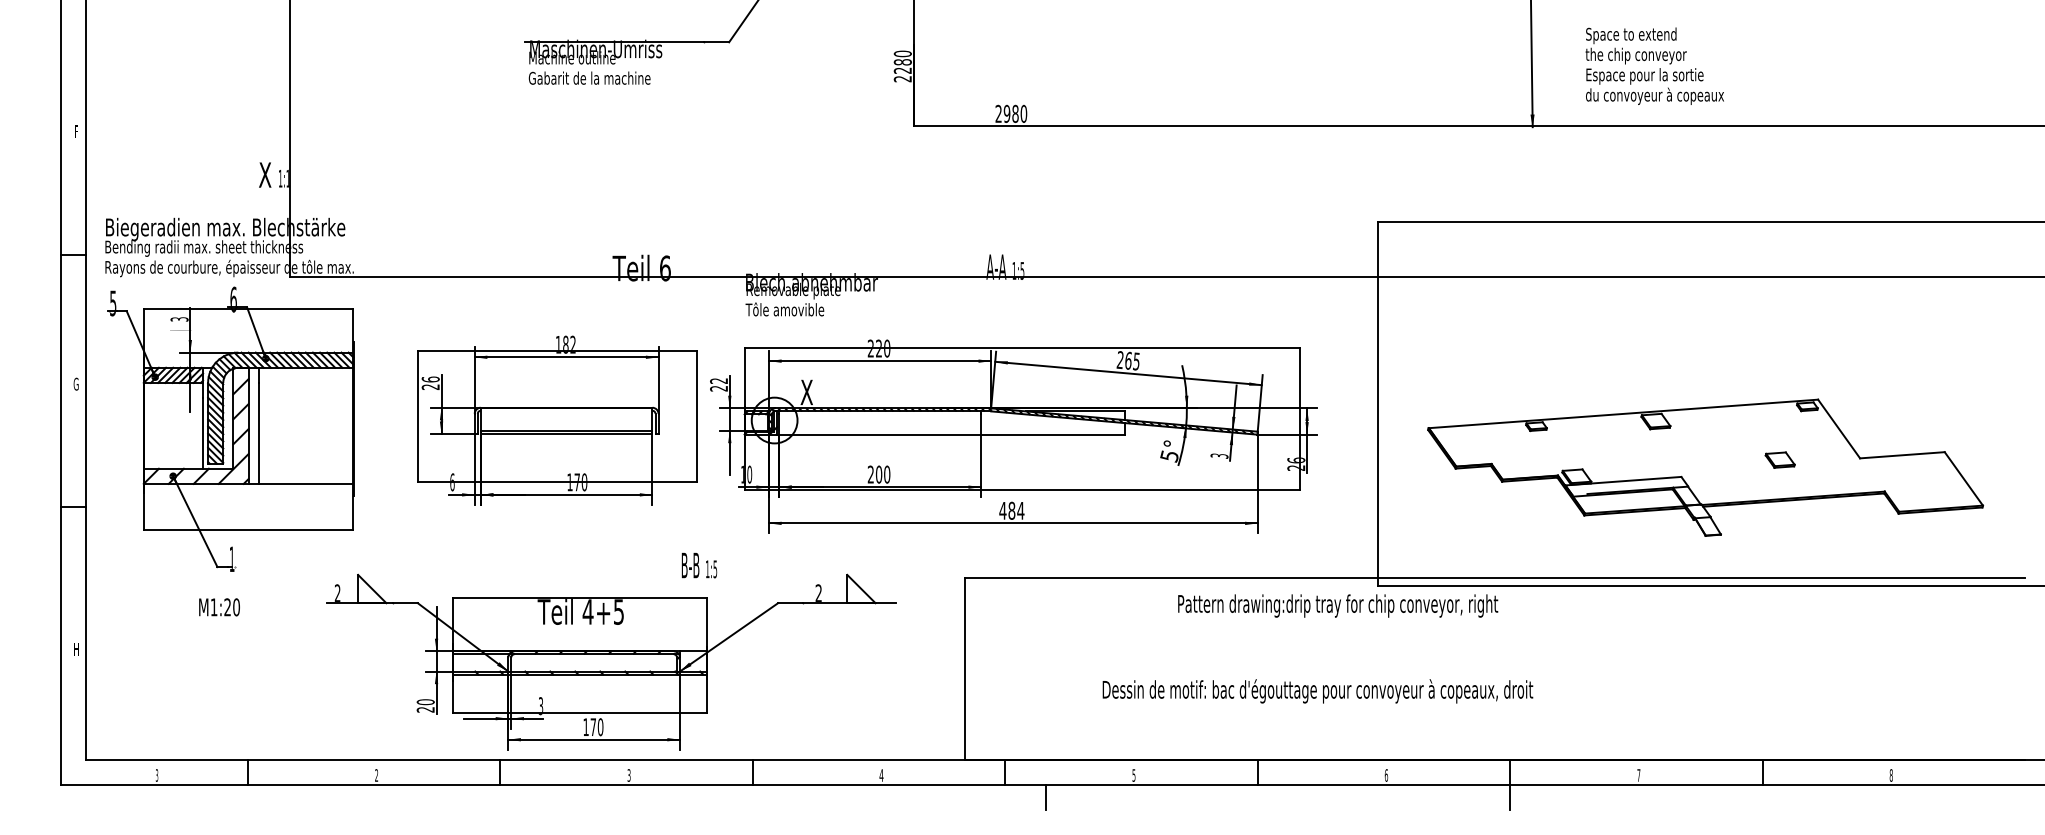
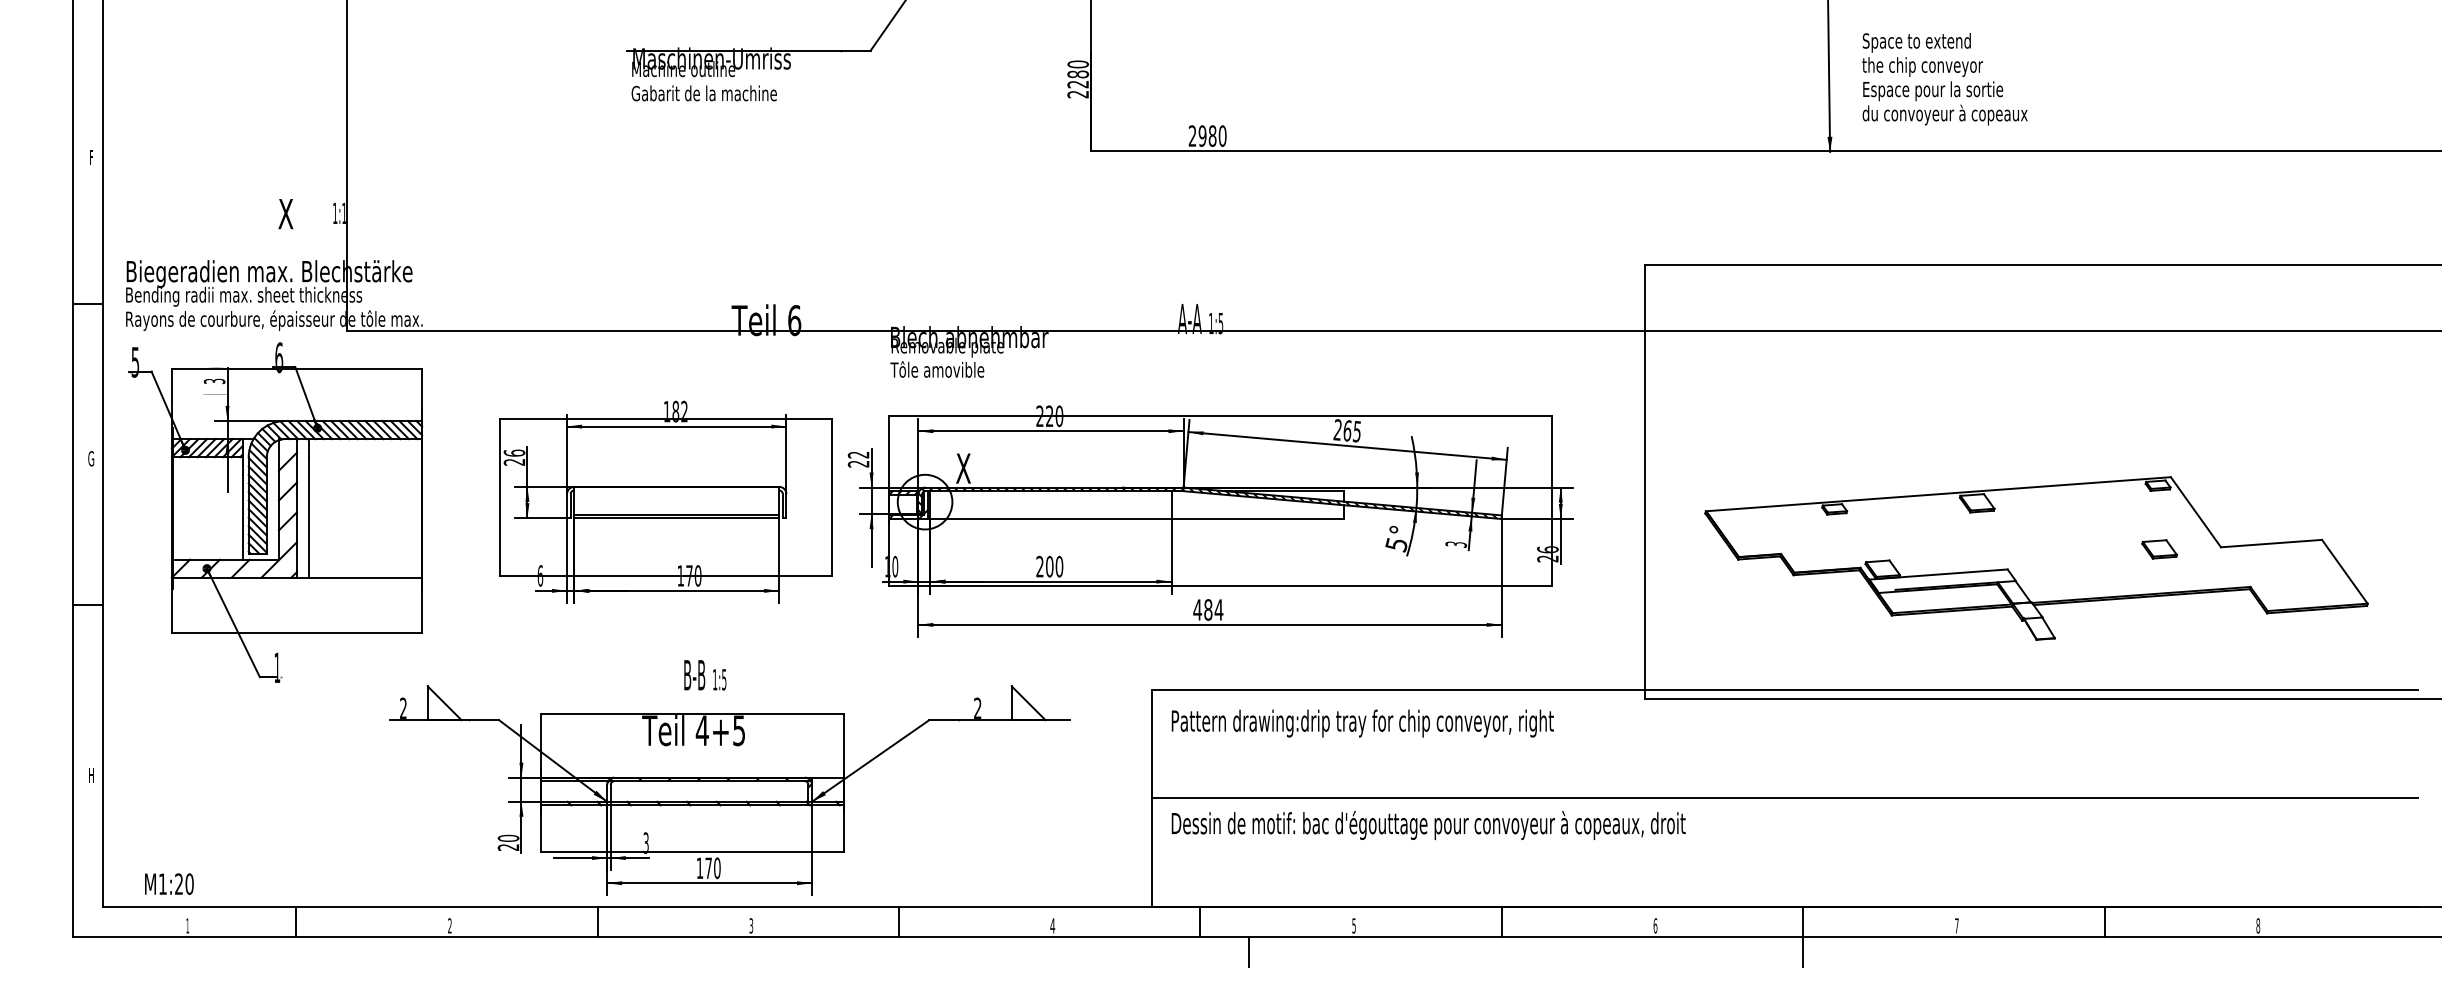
text: (1654, 66) -> (1944, 79), moved
text: (264, 175) -> (285, 214), moved
part: (1780, 460) -> (2159, 549), moved
text: (699, 565) -> (705, 675), moved
text: (1337, 605) -> (1362, 723), moved
text: (219, 606) -> (169, 883), moved
line: (1495, 668) -> (1785, 798), added
text: (1317, 691) -> (1428, 825), moved
text: (156, 775) -> (187, 925), 3 -> 1

